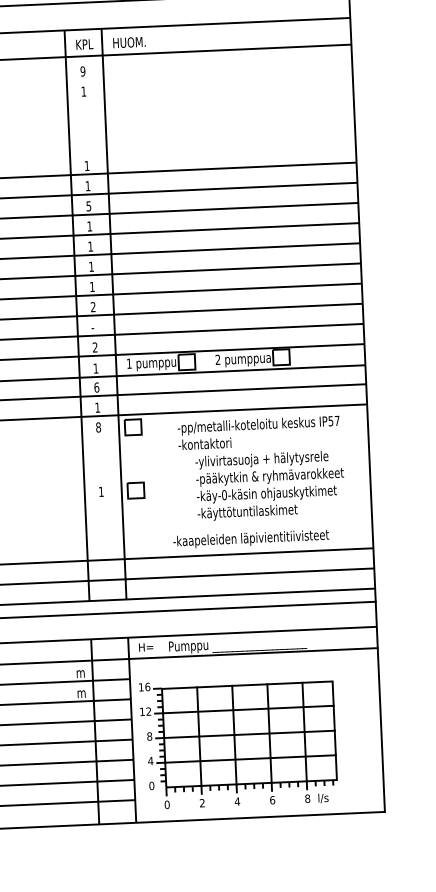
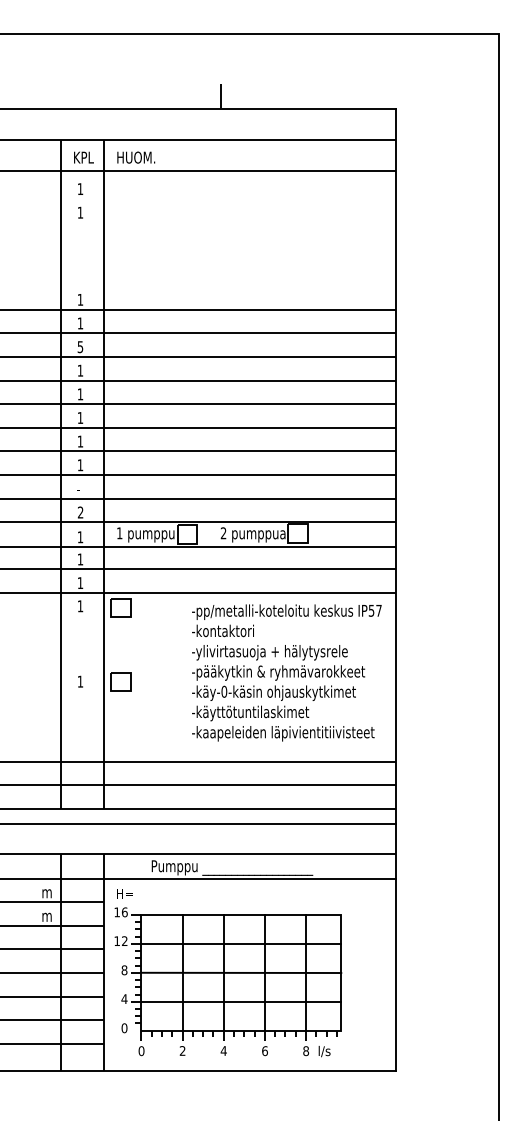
text: (83, 71) -> (80, 189), 9 -> 1
text: (93, 306) -> (80, 464), 2 -> 1
text: (96, 387) -> (80, 559), 6 -> 1
text: (98, 427) -> (80, 606), 8 -> 1
text: (258, 432) -> (286, 620), moved
text: (251, 539) -> (283, 733), moved
text: (145, 647) -> (124, 893), moved

